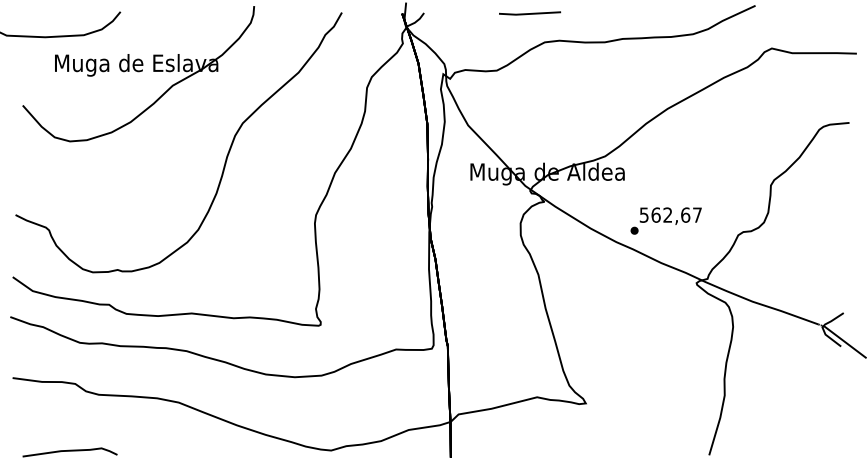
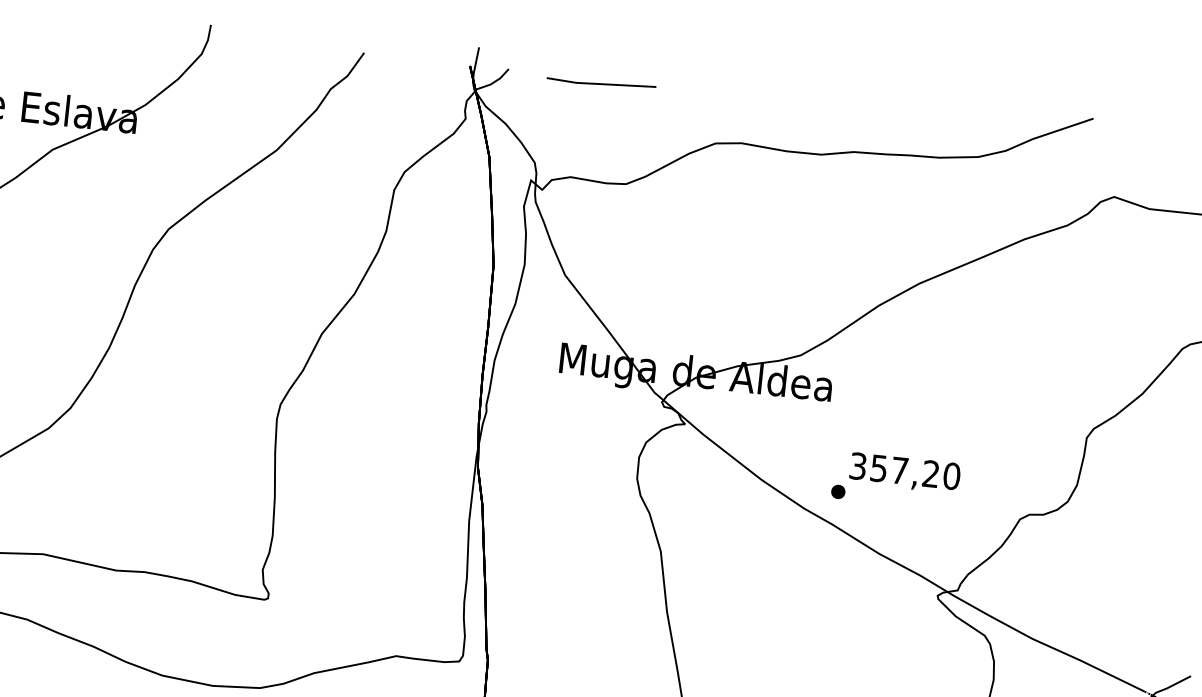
line: (530, 13) -> (602, 83), moved
text: (671, 214) -> (906, 470), 562,67 -> 357,20

